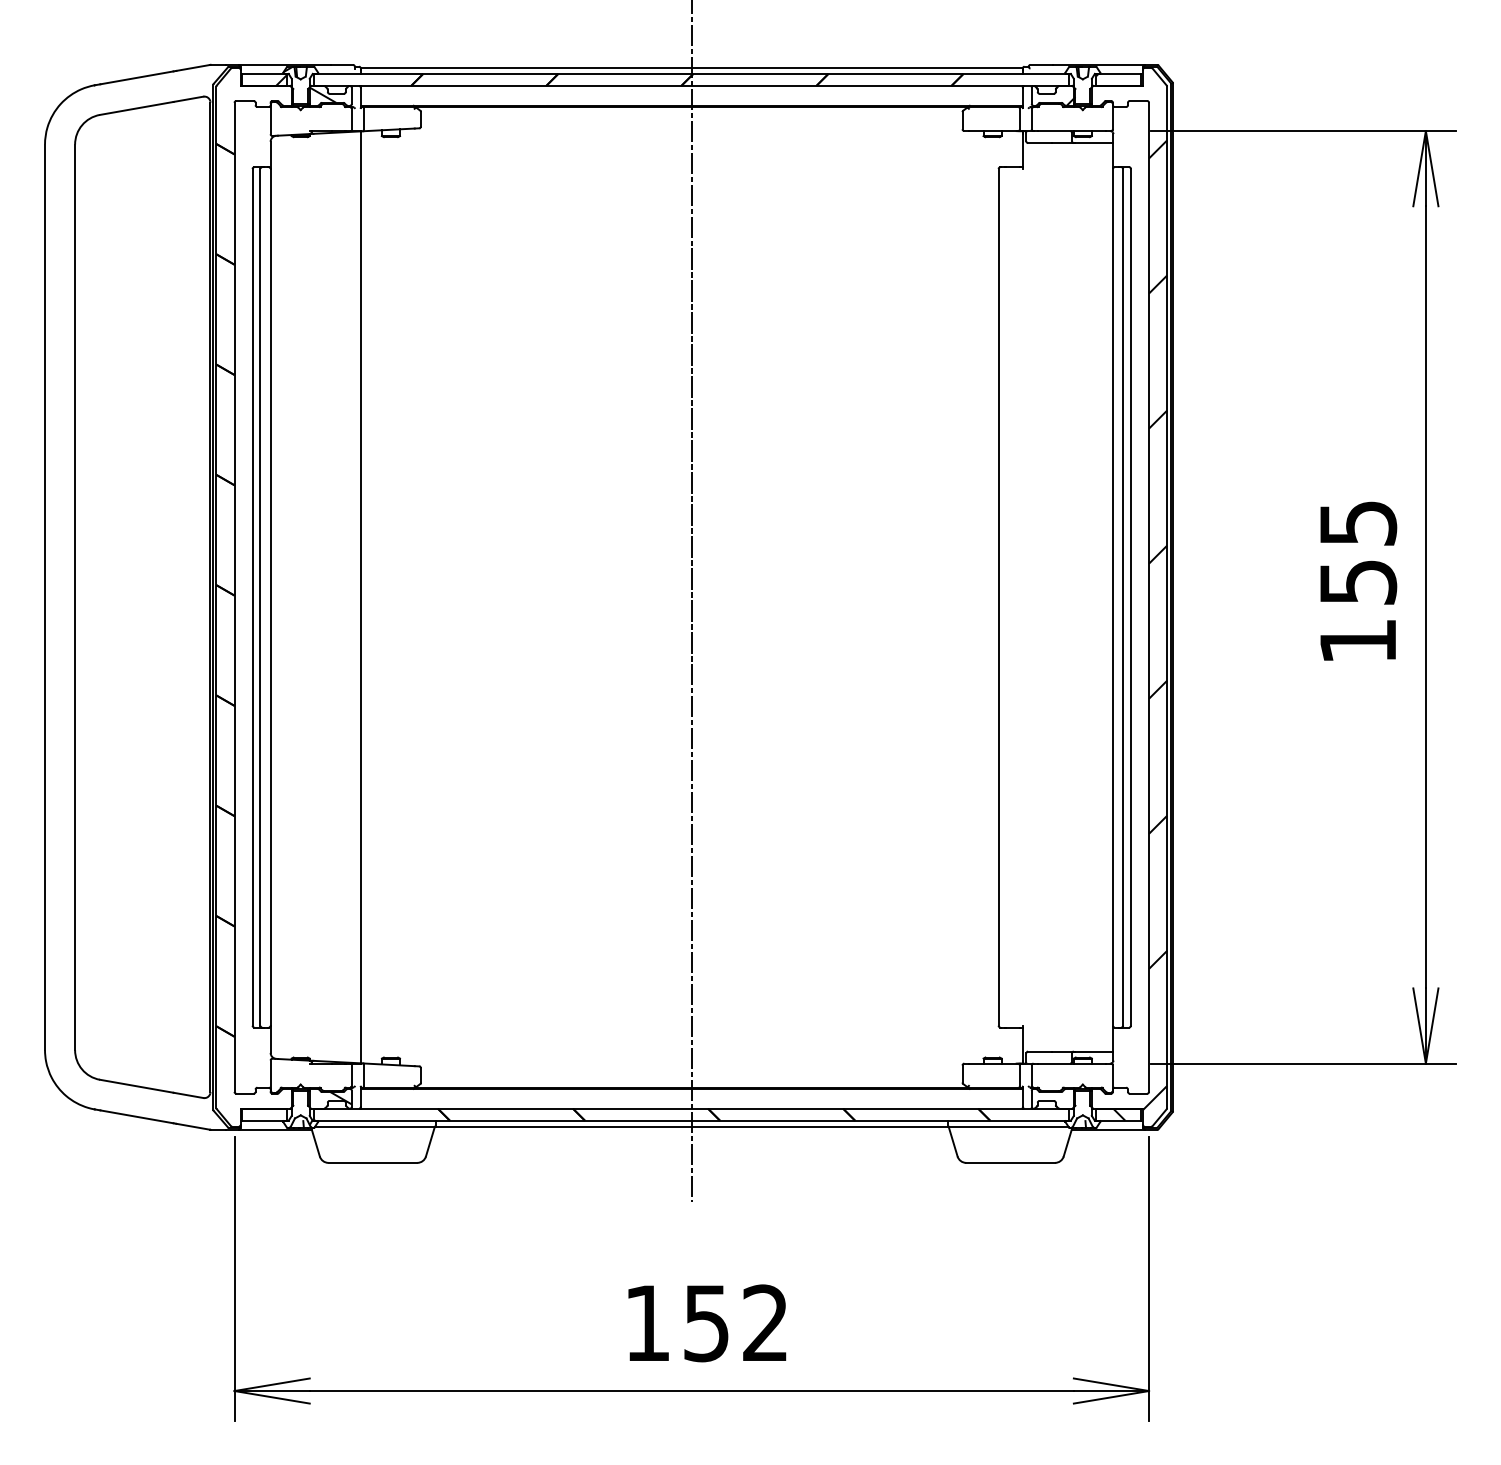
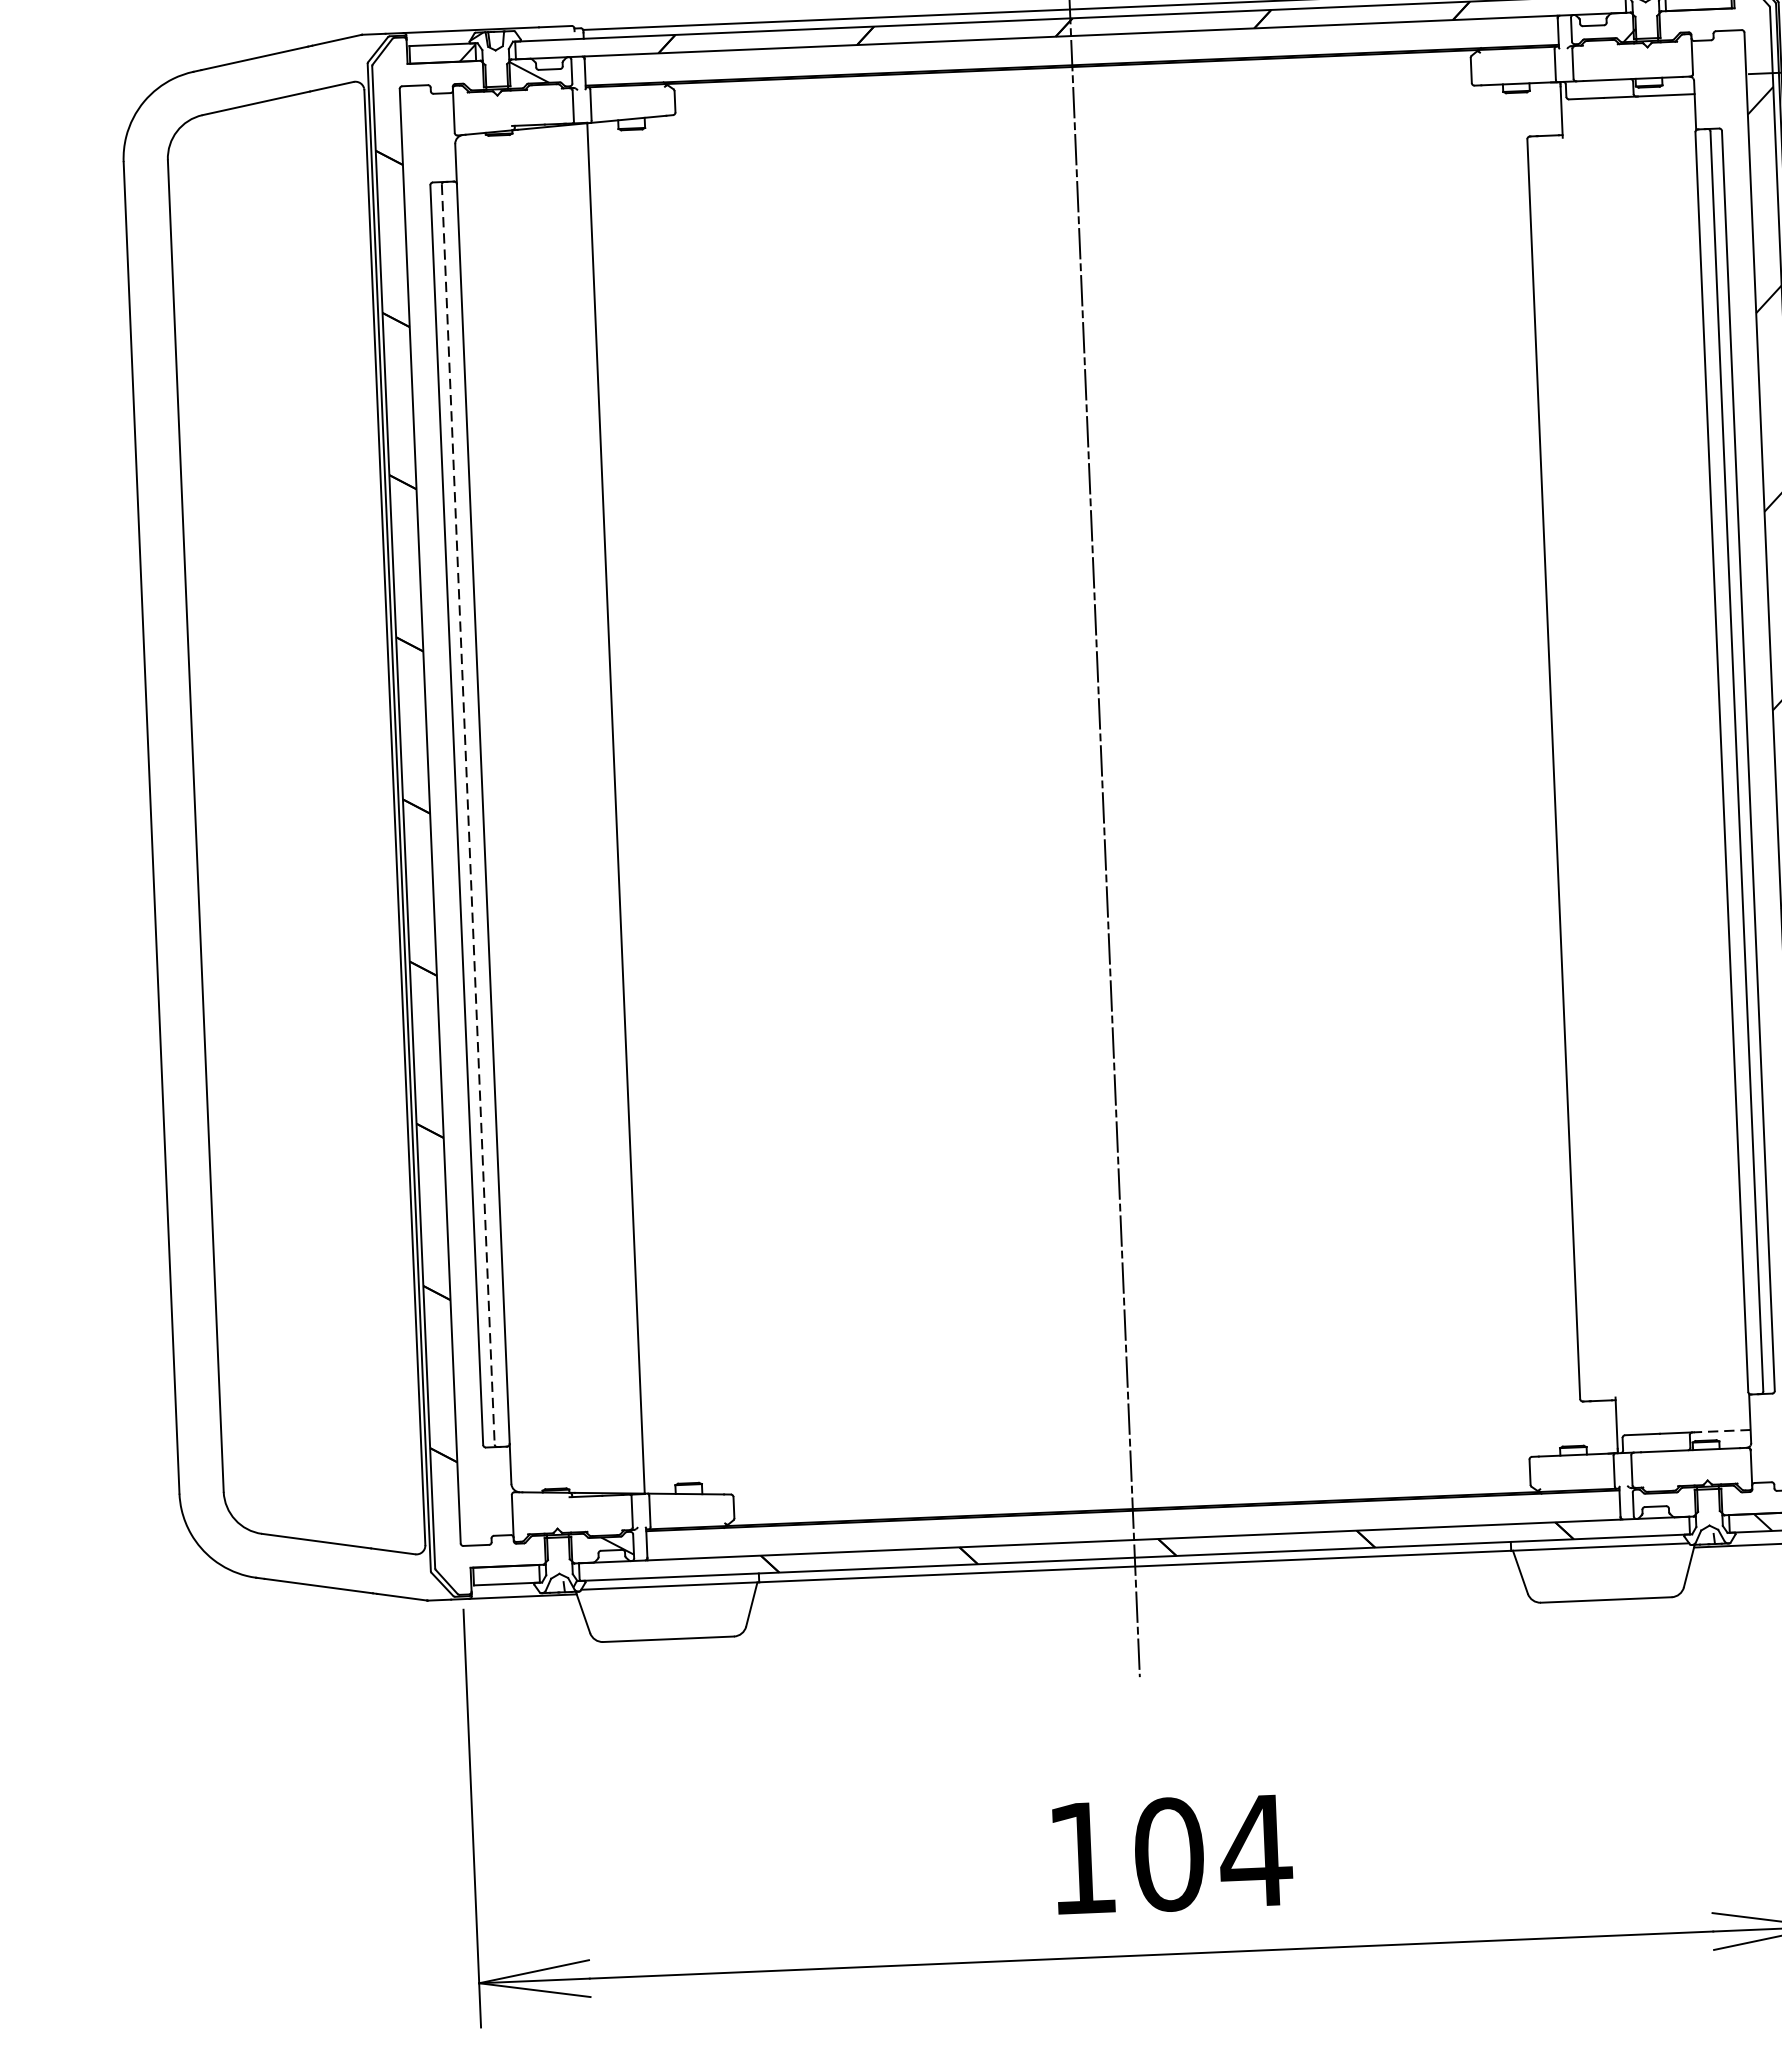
line: (260, 597) -> (468, 814), solid -> dashed
line: (1093, 1051) -> (1721, 1431), solid -> dashed
text: (736, 1323) -> (1213, 1853), 152 -> 104

